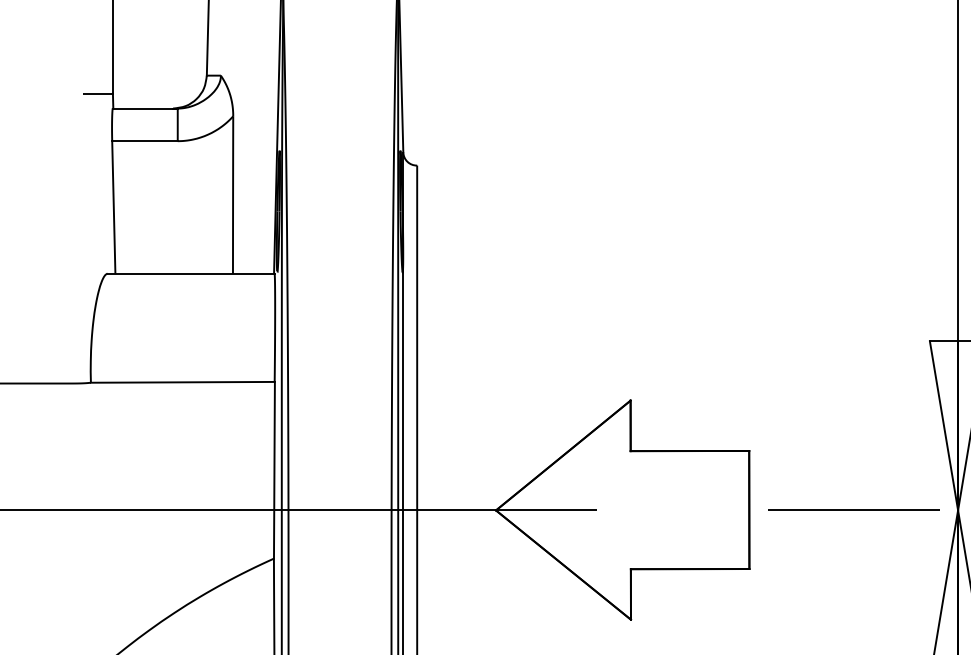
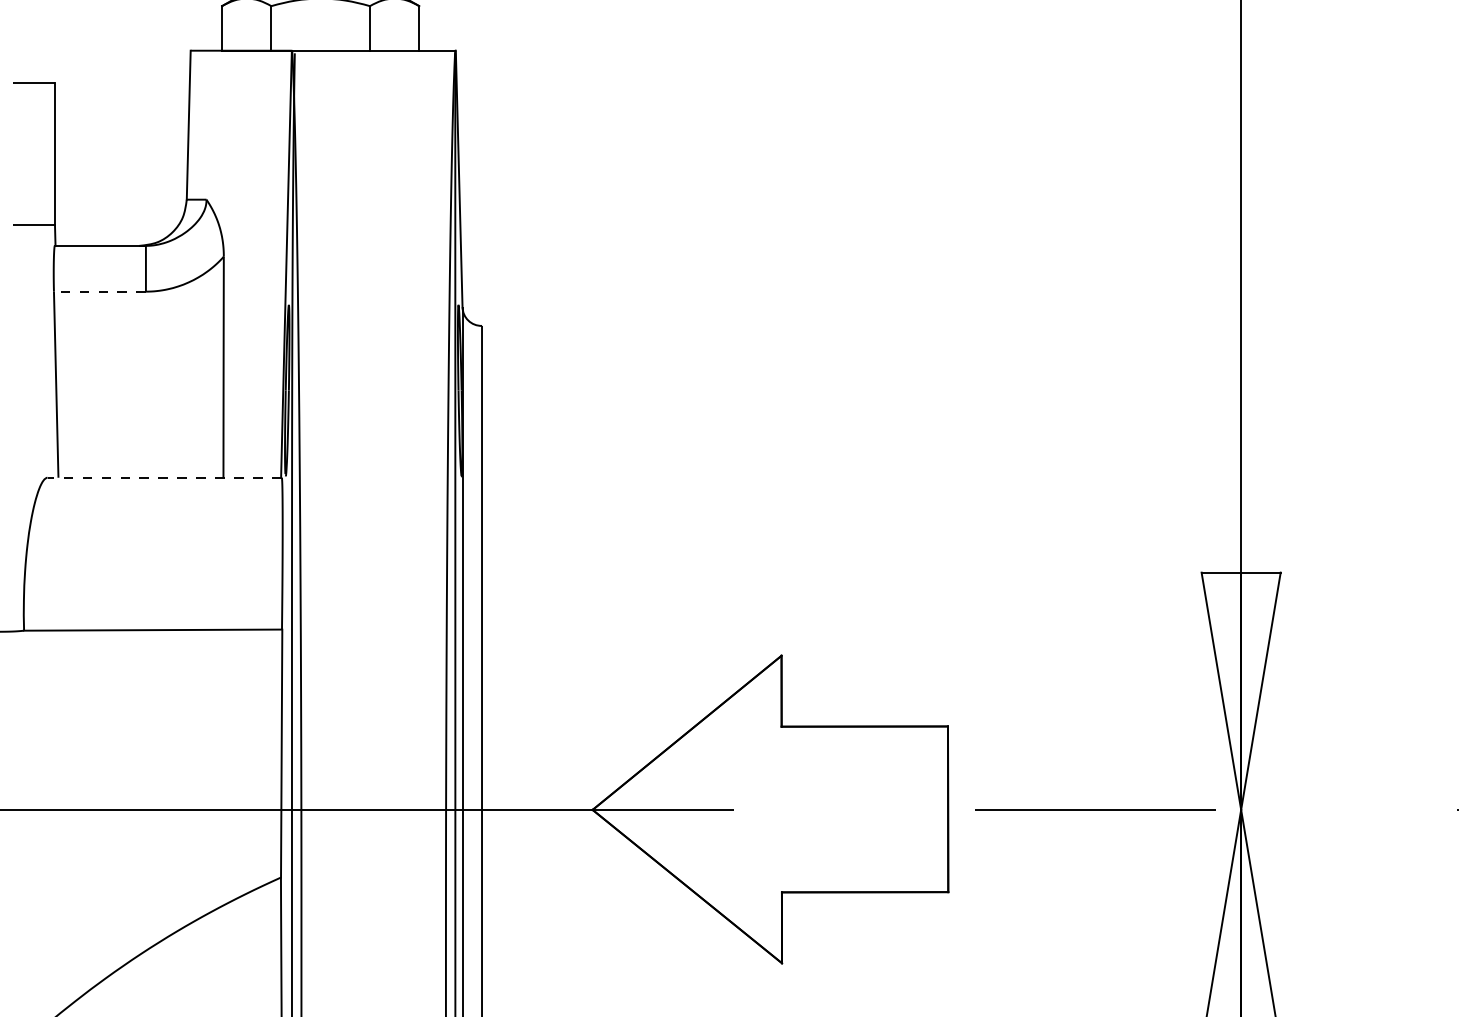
line: (144, 141) -> (99, 291), solid -> dashed
line: (190, 273) -> (164, 477), solid -> dashed

